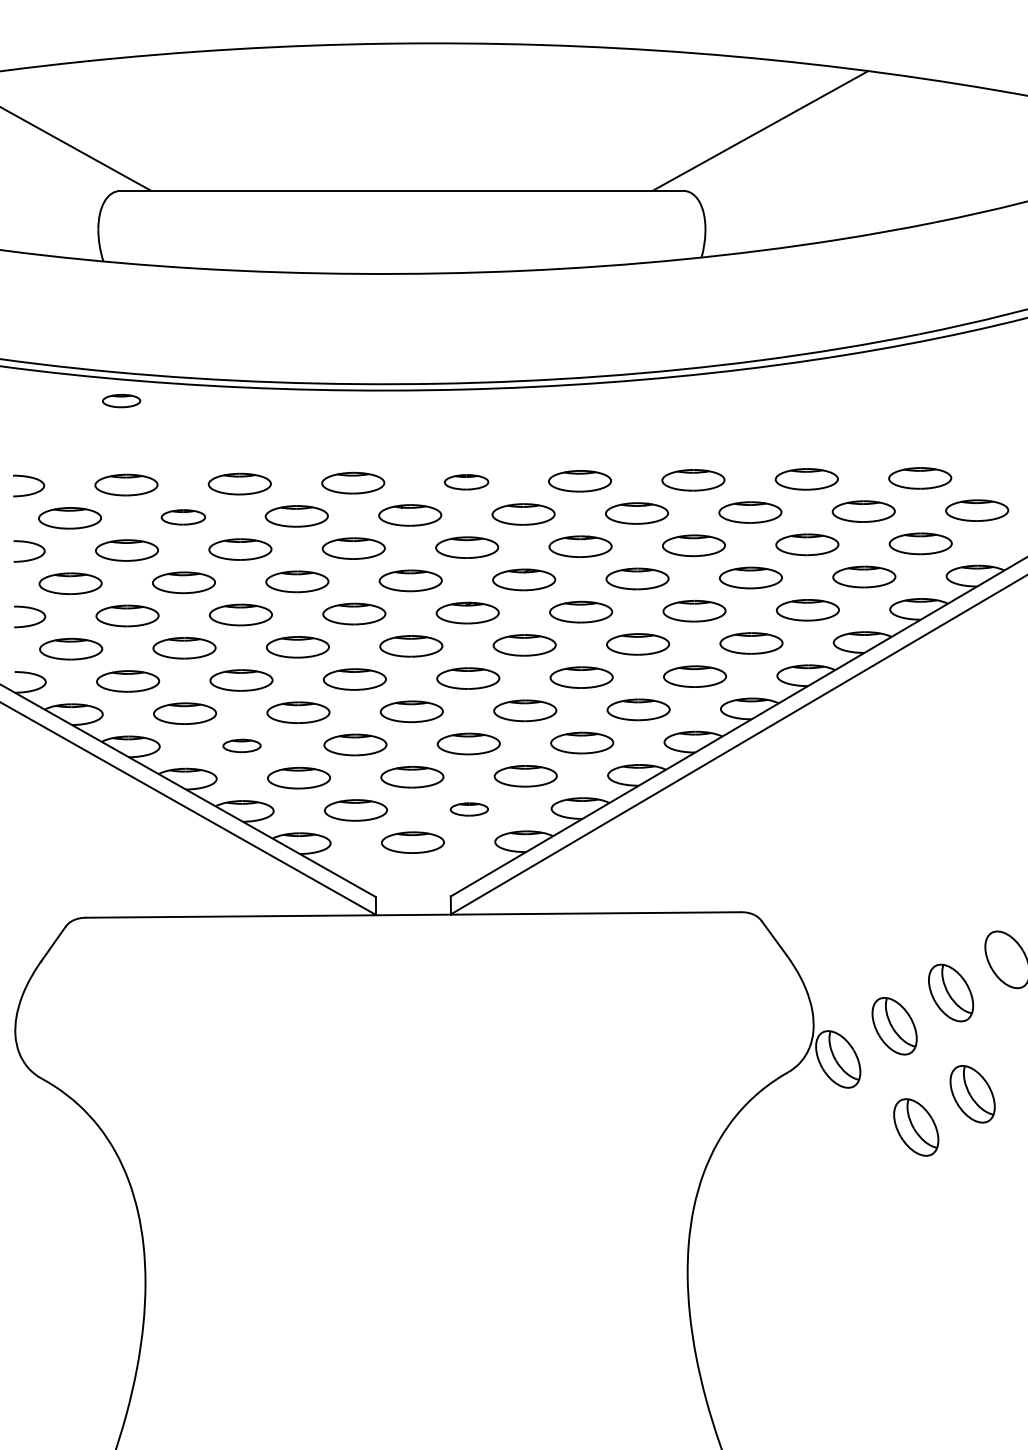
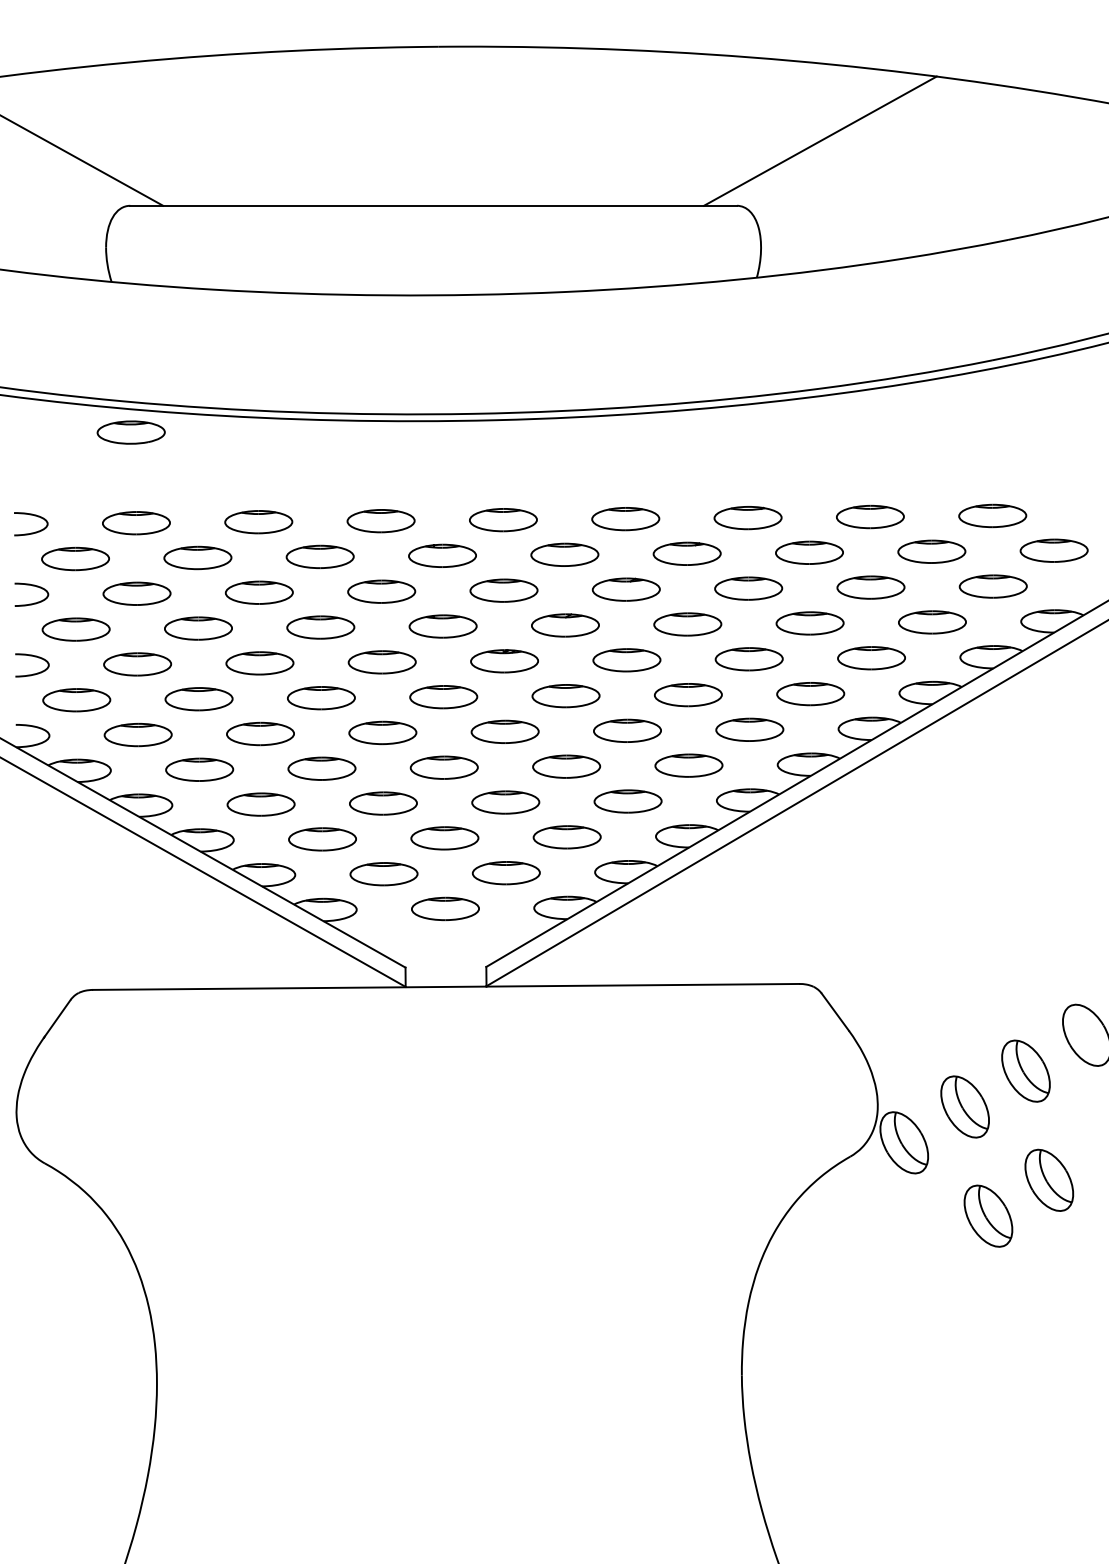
part: (121, 400) -> (131, 431), size x1.67
part: (466, 482) -> (503, 520), size x1.43
part: (183, 517) -> (197, 558), size x1.43
part: (241, 745) -> (260, 804), size x1.67
part: (469, 809) -> (506, 873), size x1.67

